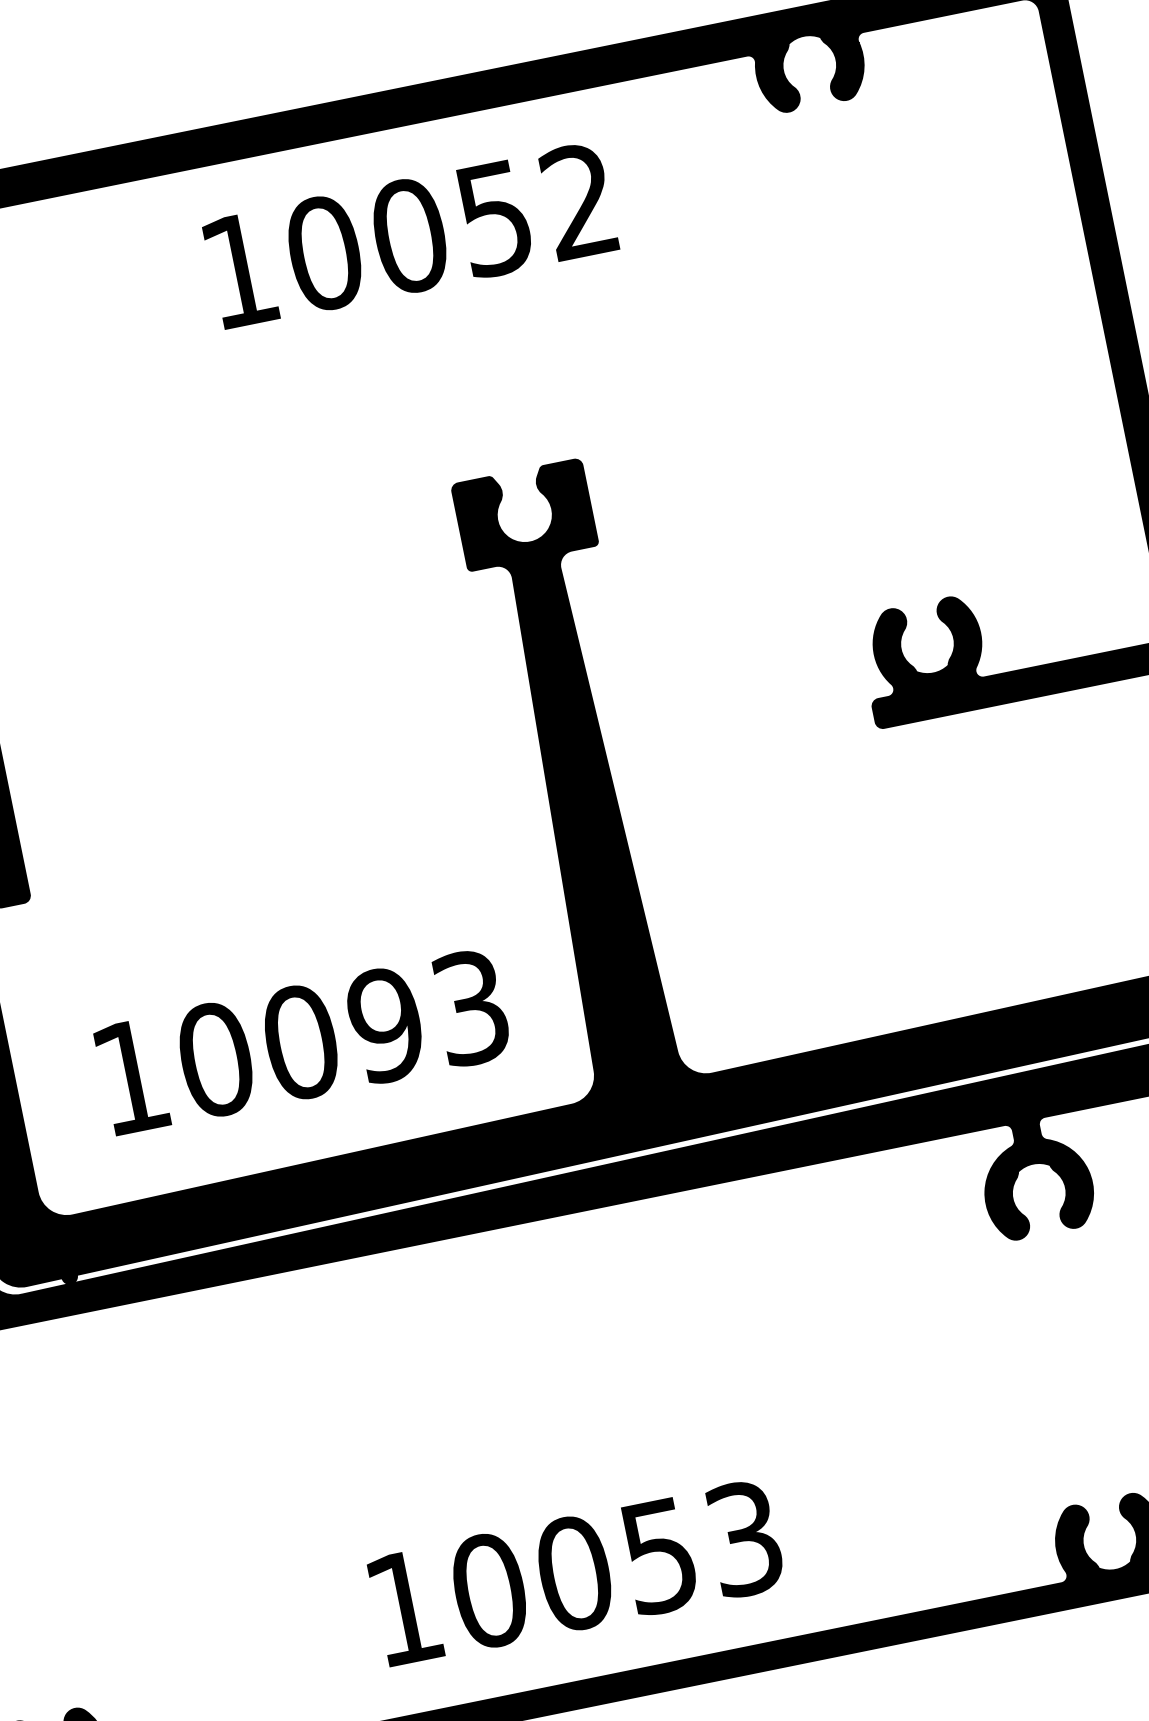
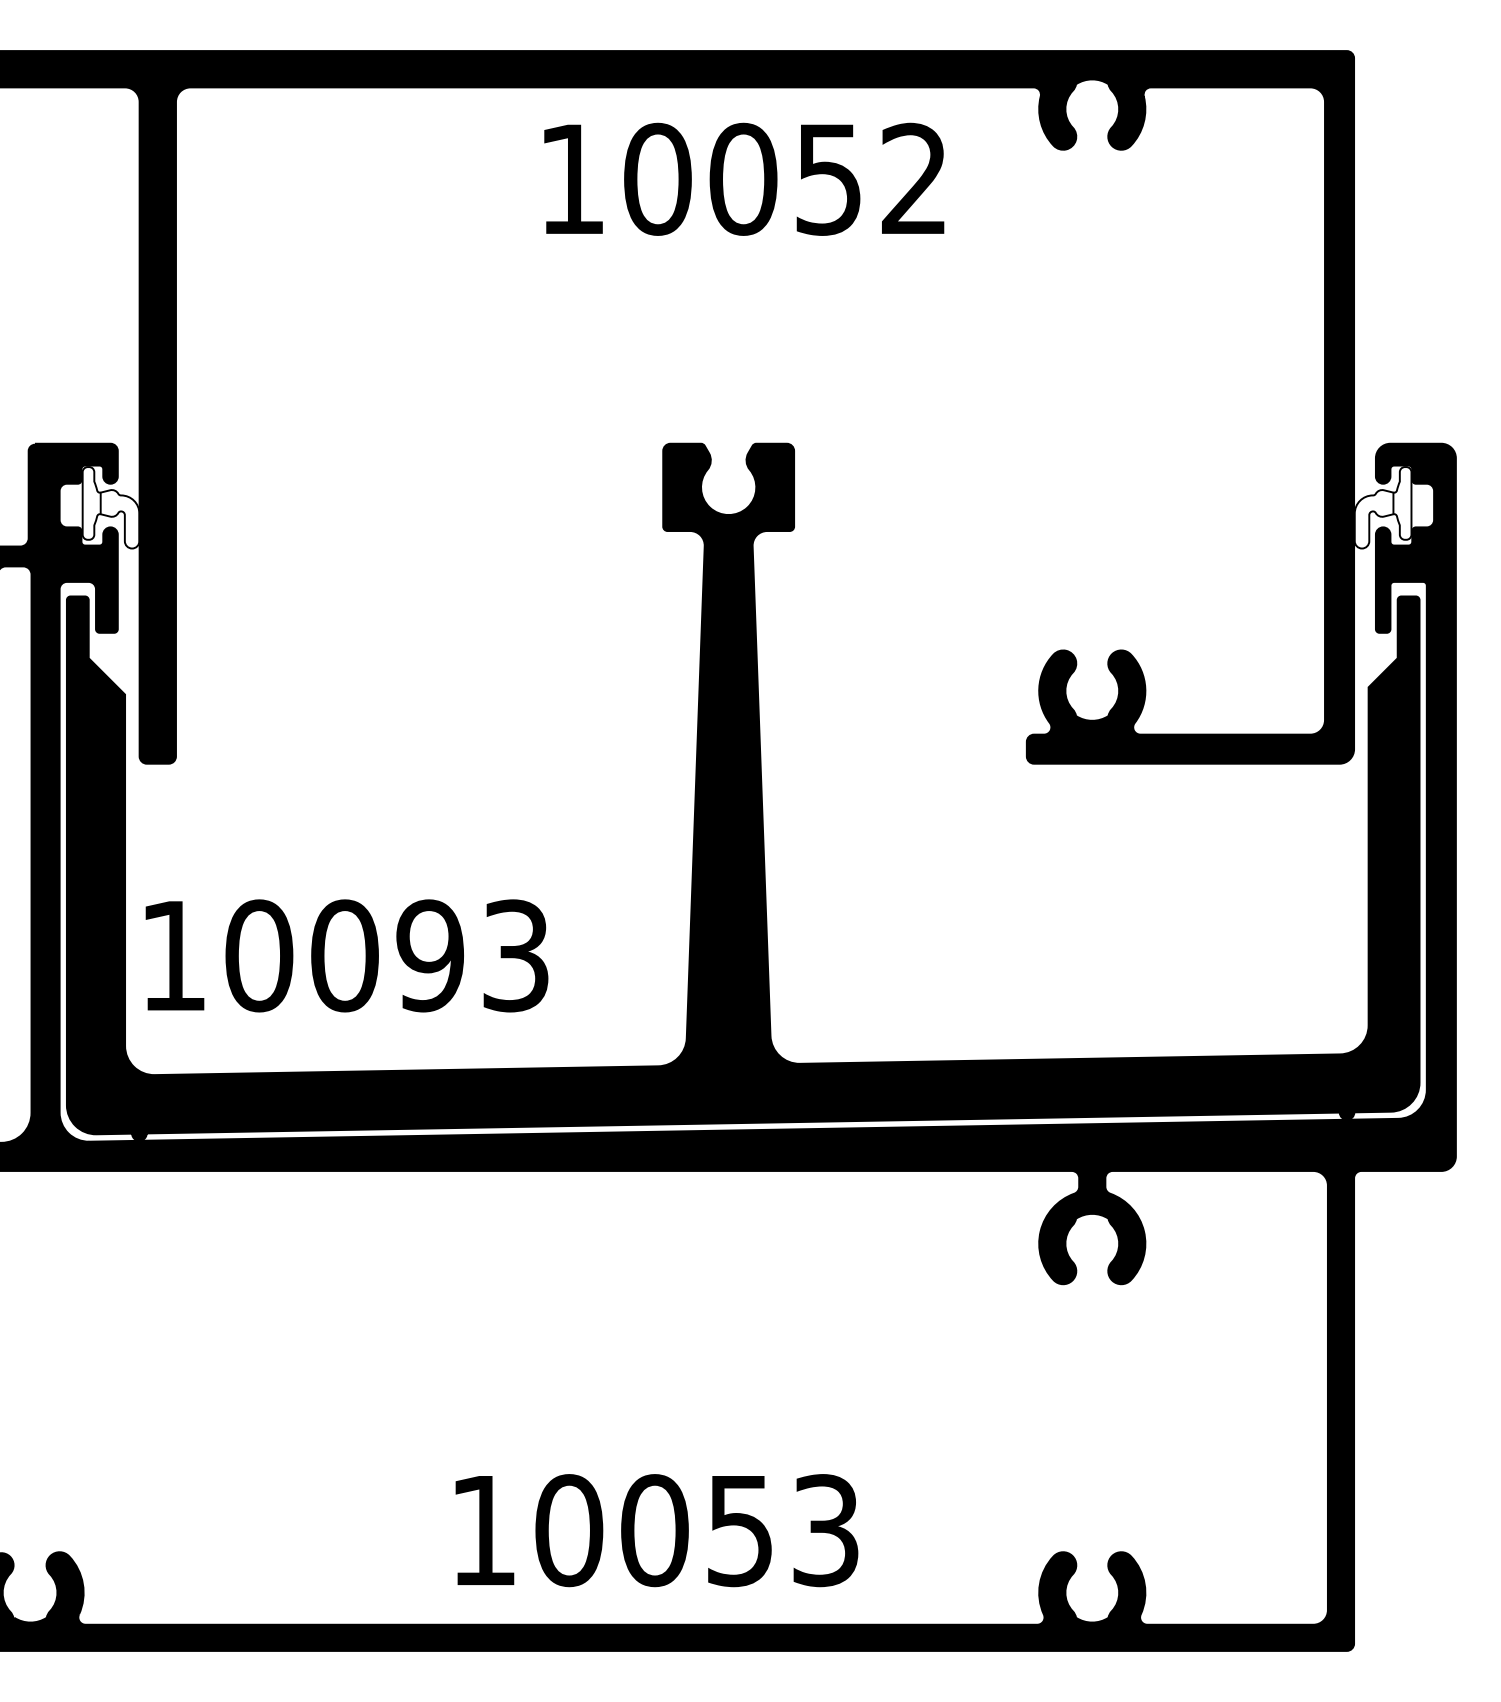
text: (410, 234) -> (744, 178), moved
text: (302, 1041) -> (346, 955), moved
text: (576, 1572) -> (656, 1530), moved

